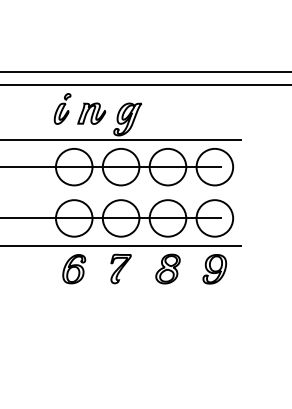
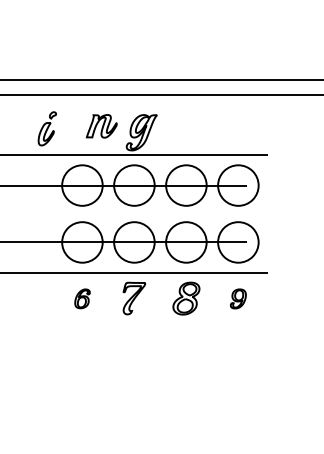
part: (62, 108) -> (47, 128), moved
part: (74, 269) -> (82, 299), size x0.6
part: (214, 269) -> (237, 299), size x0.6

